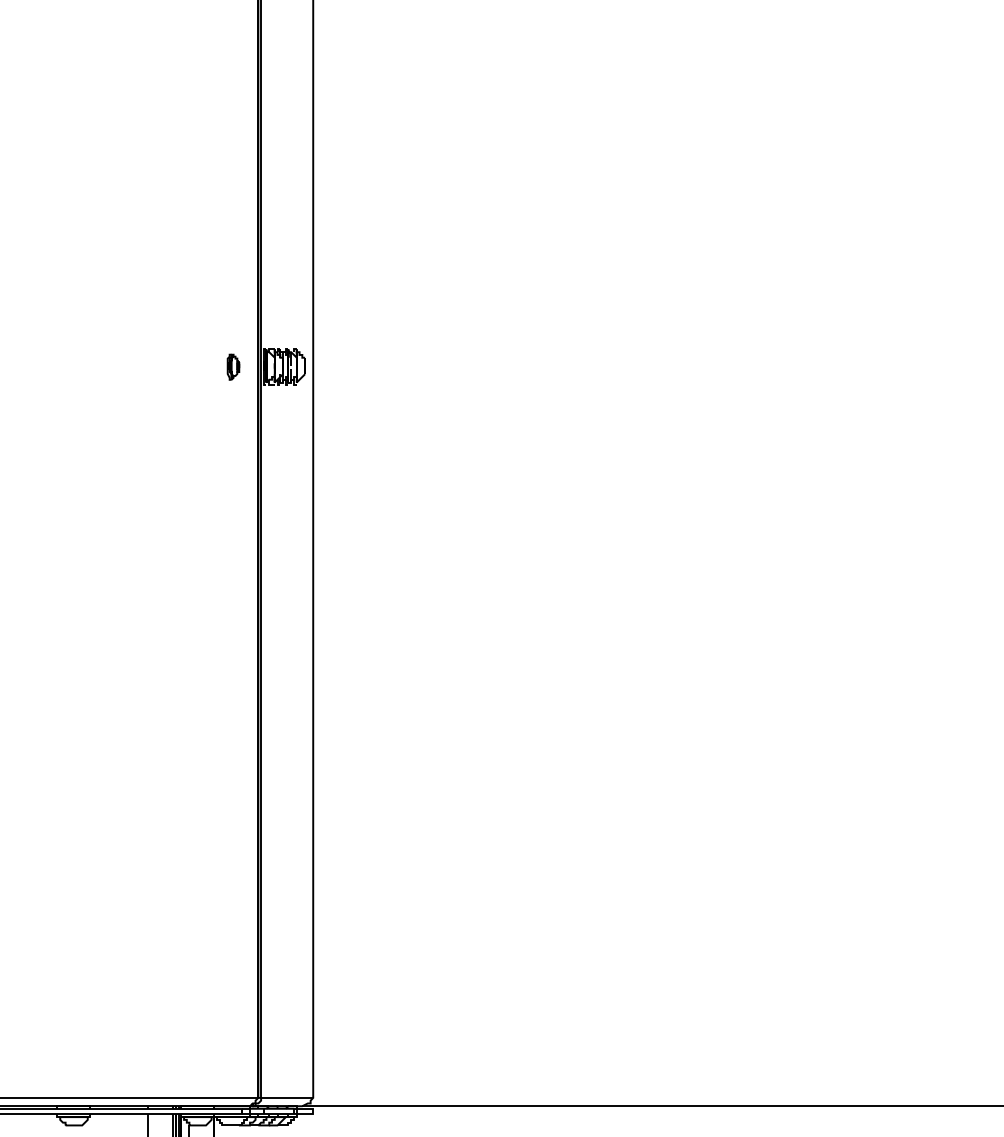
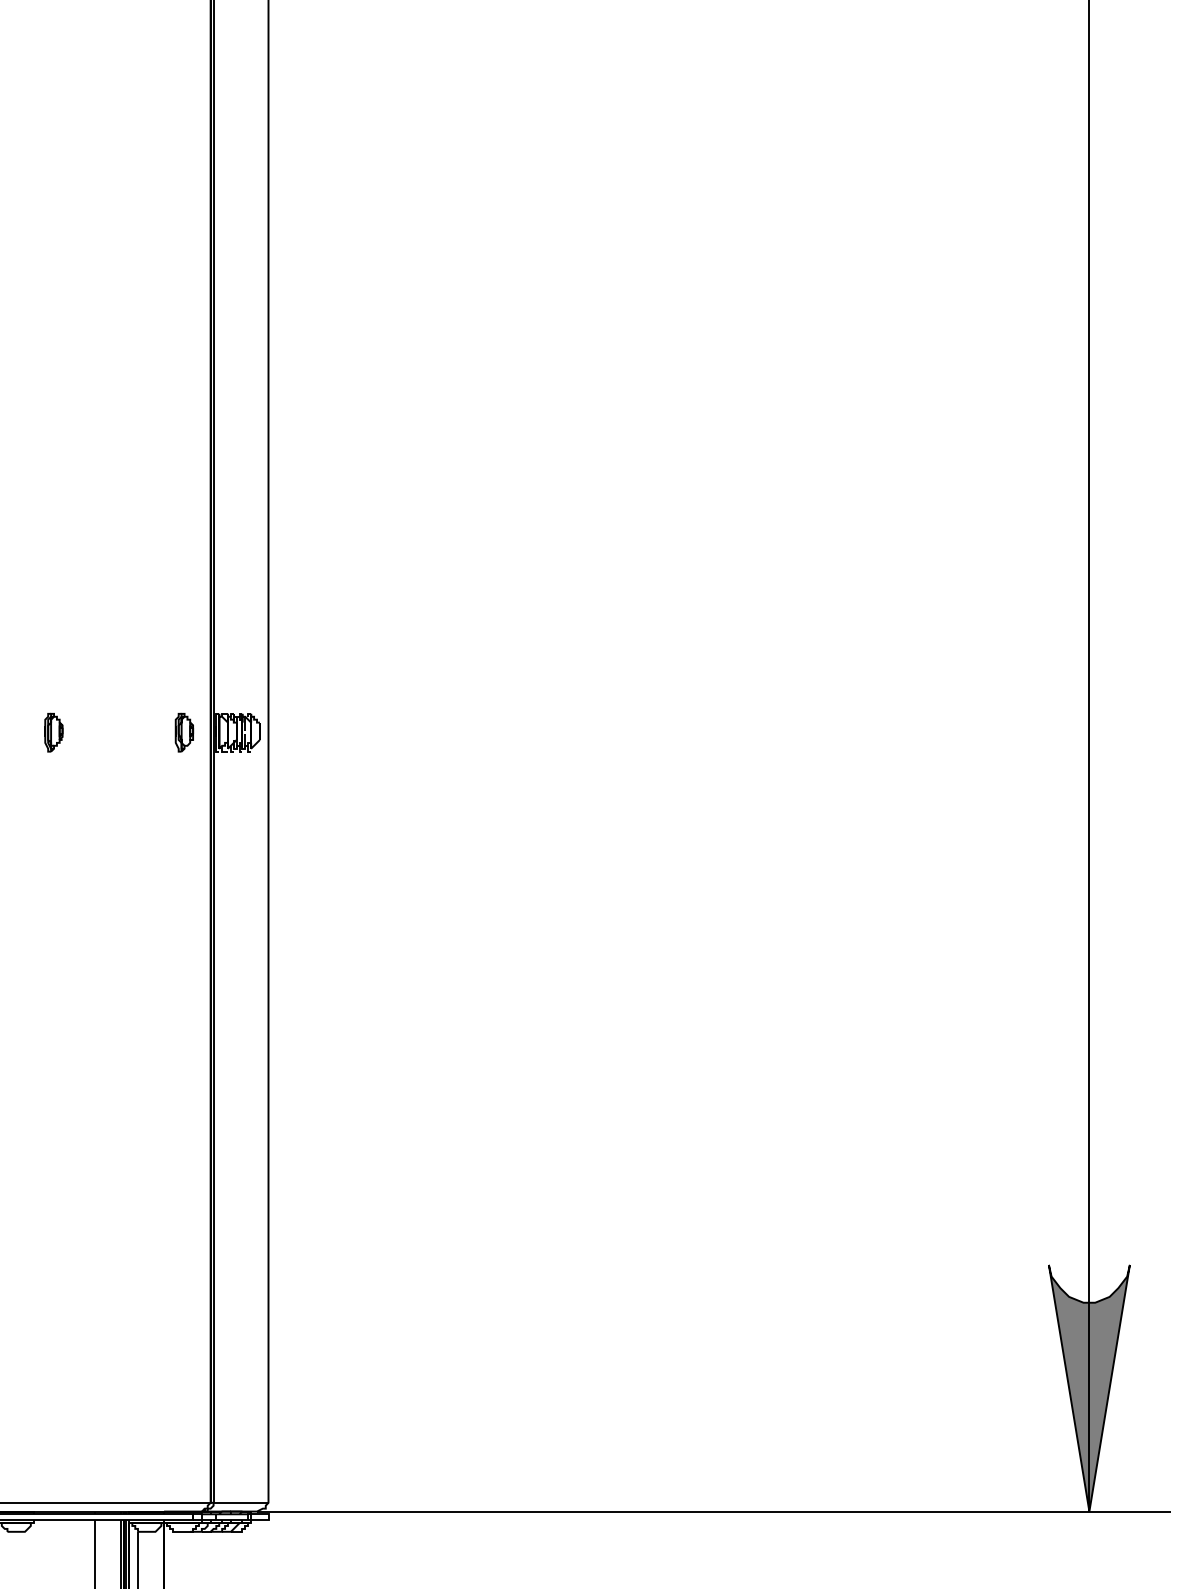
part: (109, 367) -> (53, 732), added
part: (233, 367) -> (184, 732), size x1.43

